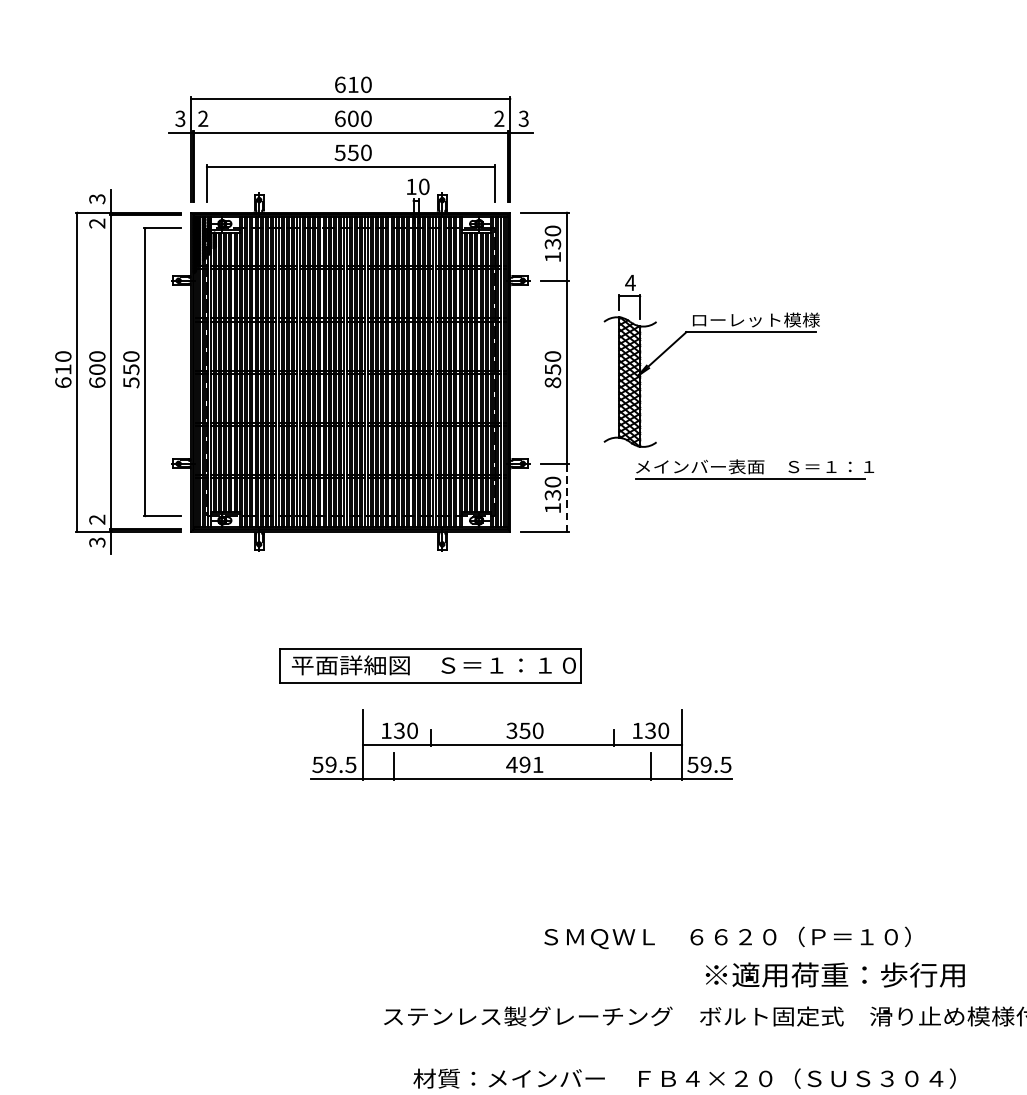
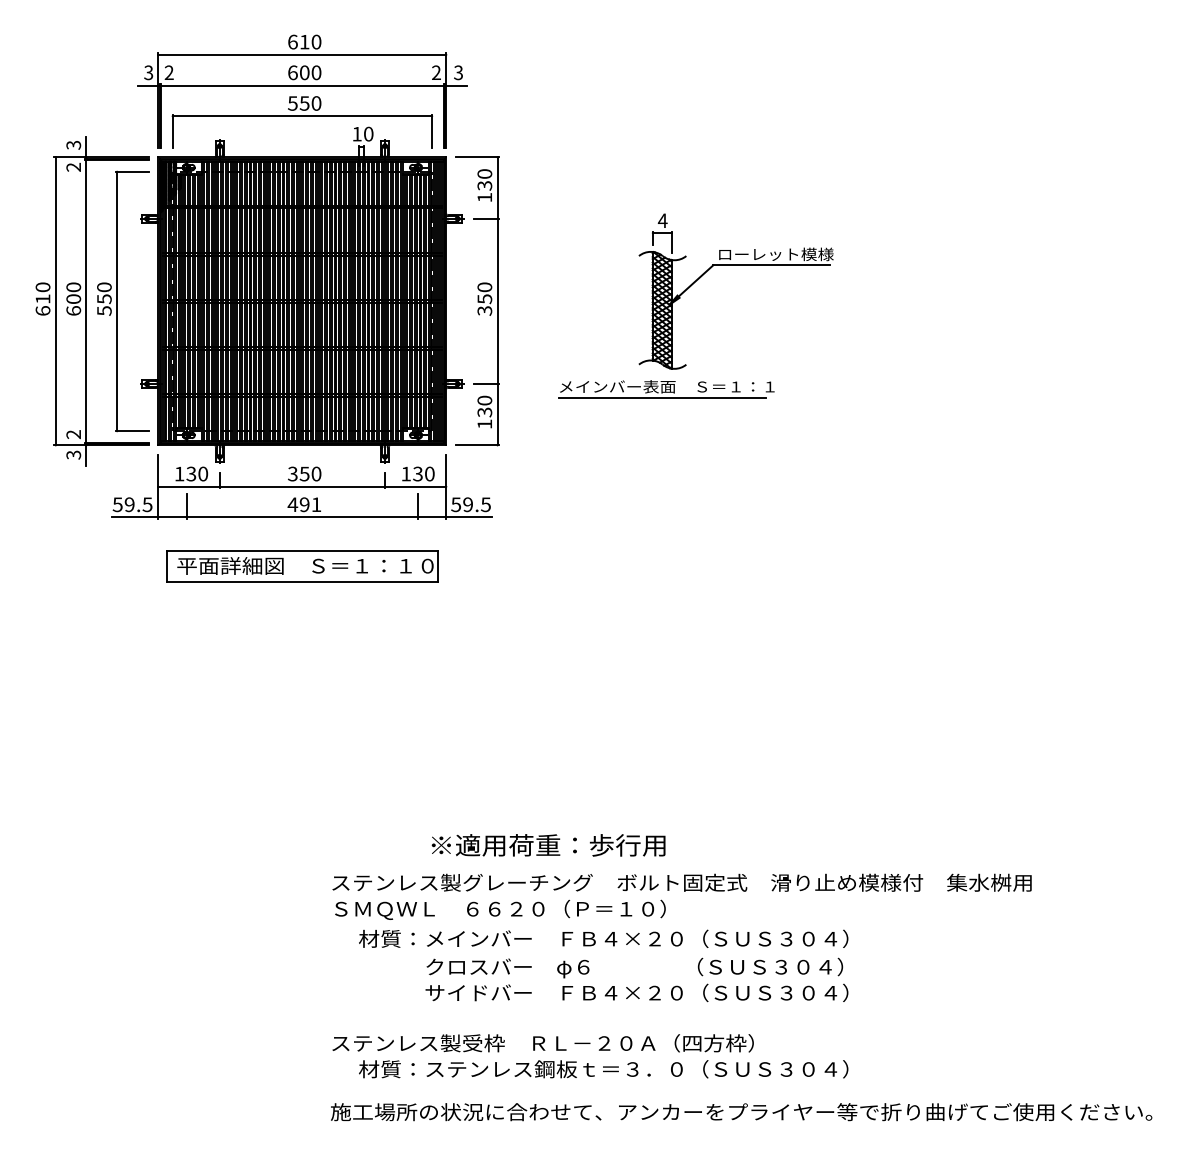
part: (711, 332) -> (735, 265), moved
text: (552, 382) -> (484, 310), 850 -> 350
line: (566, 497) -> (497, 414), dashed -> solid
part: (430, 665) -> (302, 566), moved
part: (521, 744) -> (301, 486), moved
text: (727, 937) -> (500, 909), moved
text: (835, 975) -> (548, 845), moved

